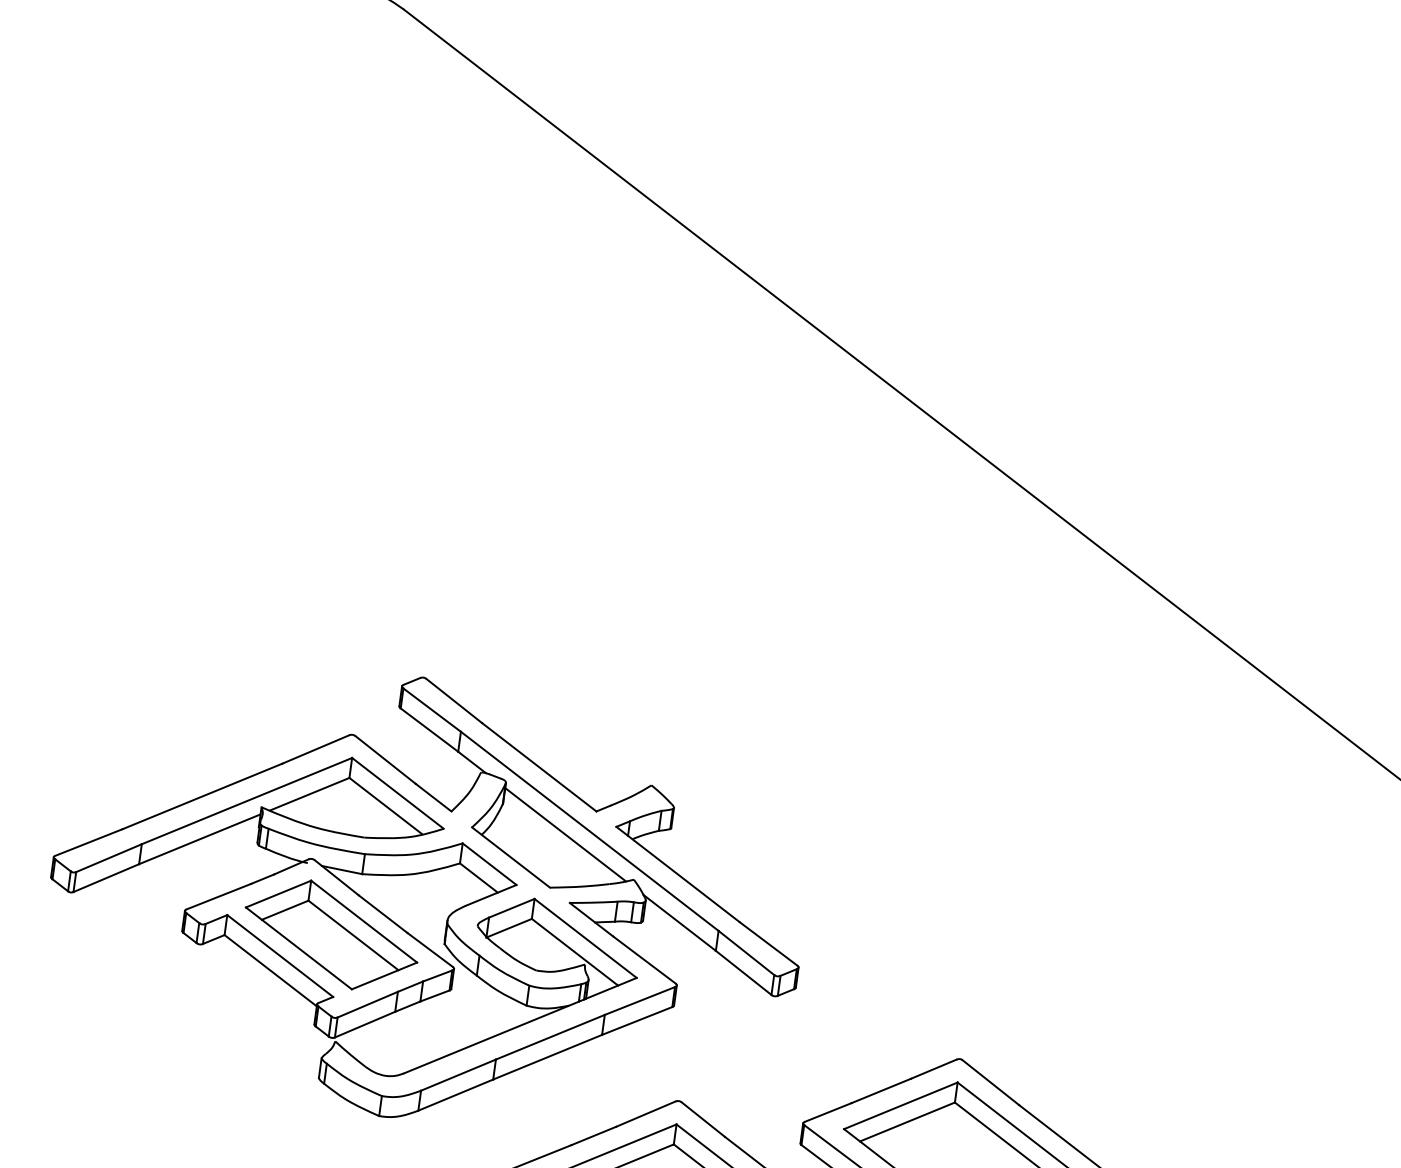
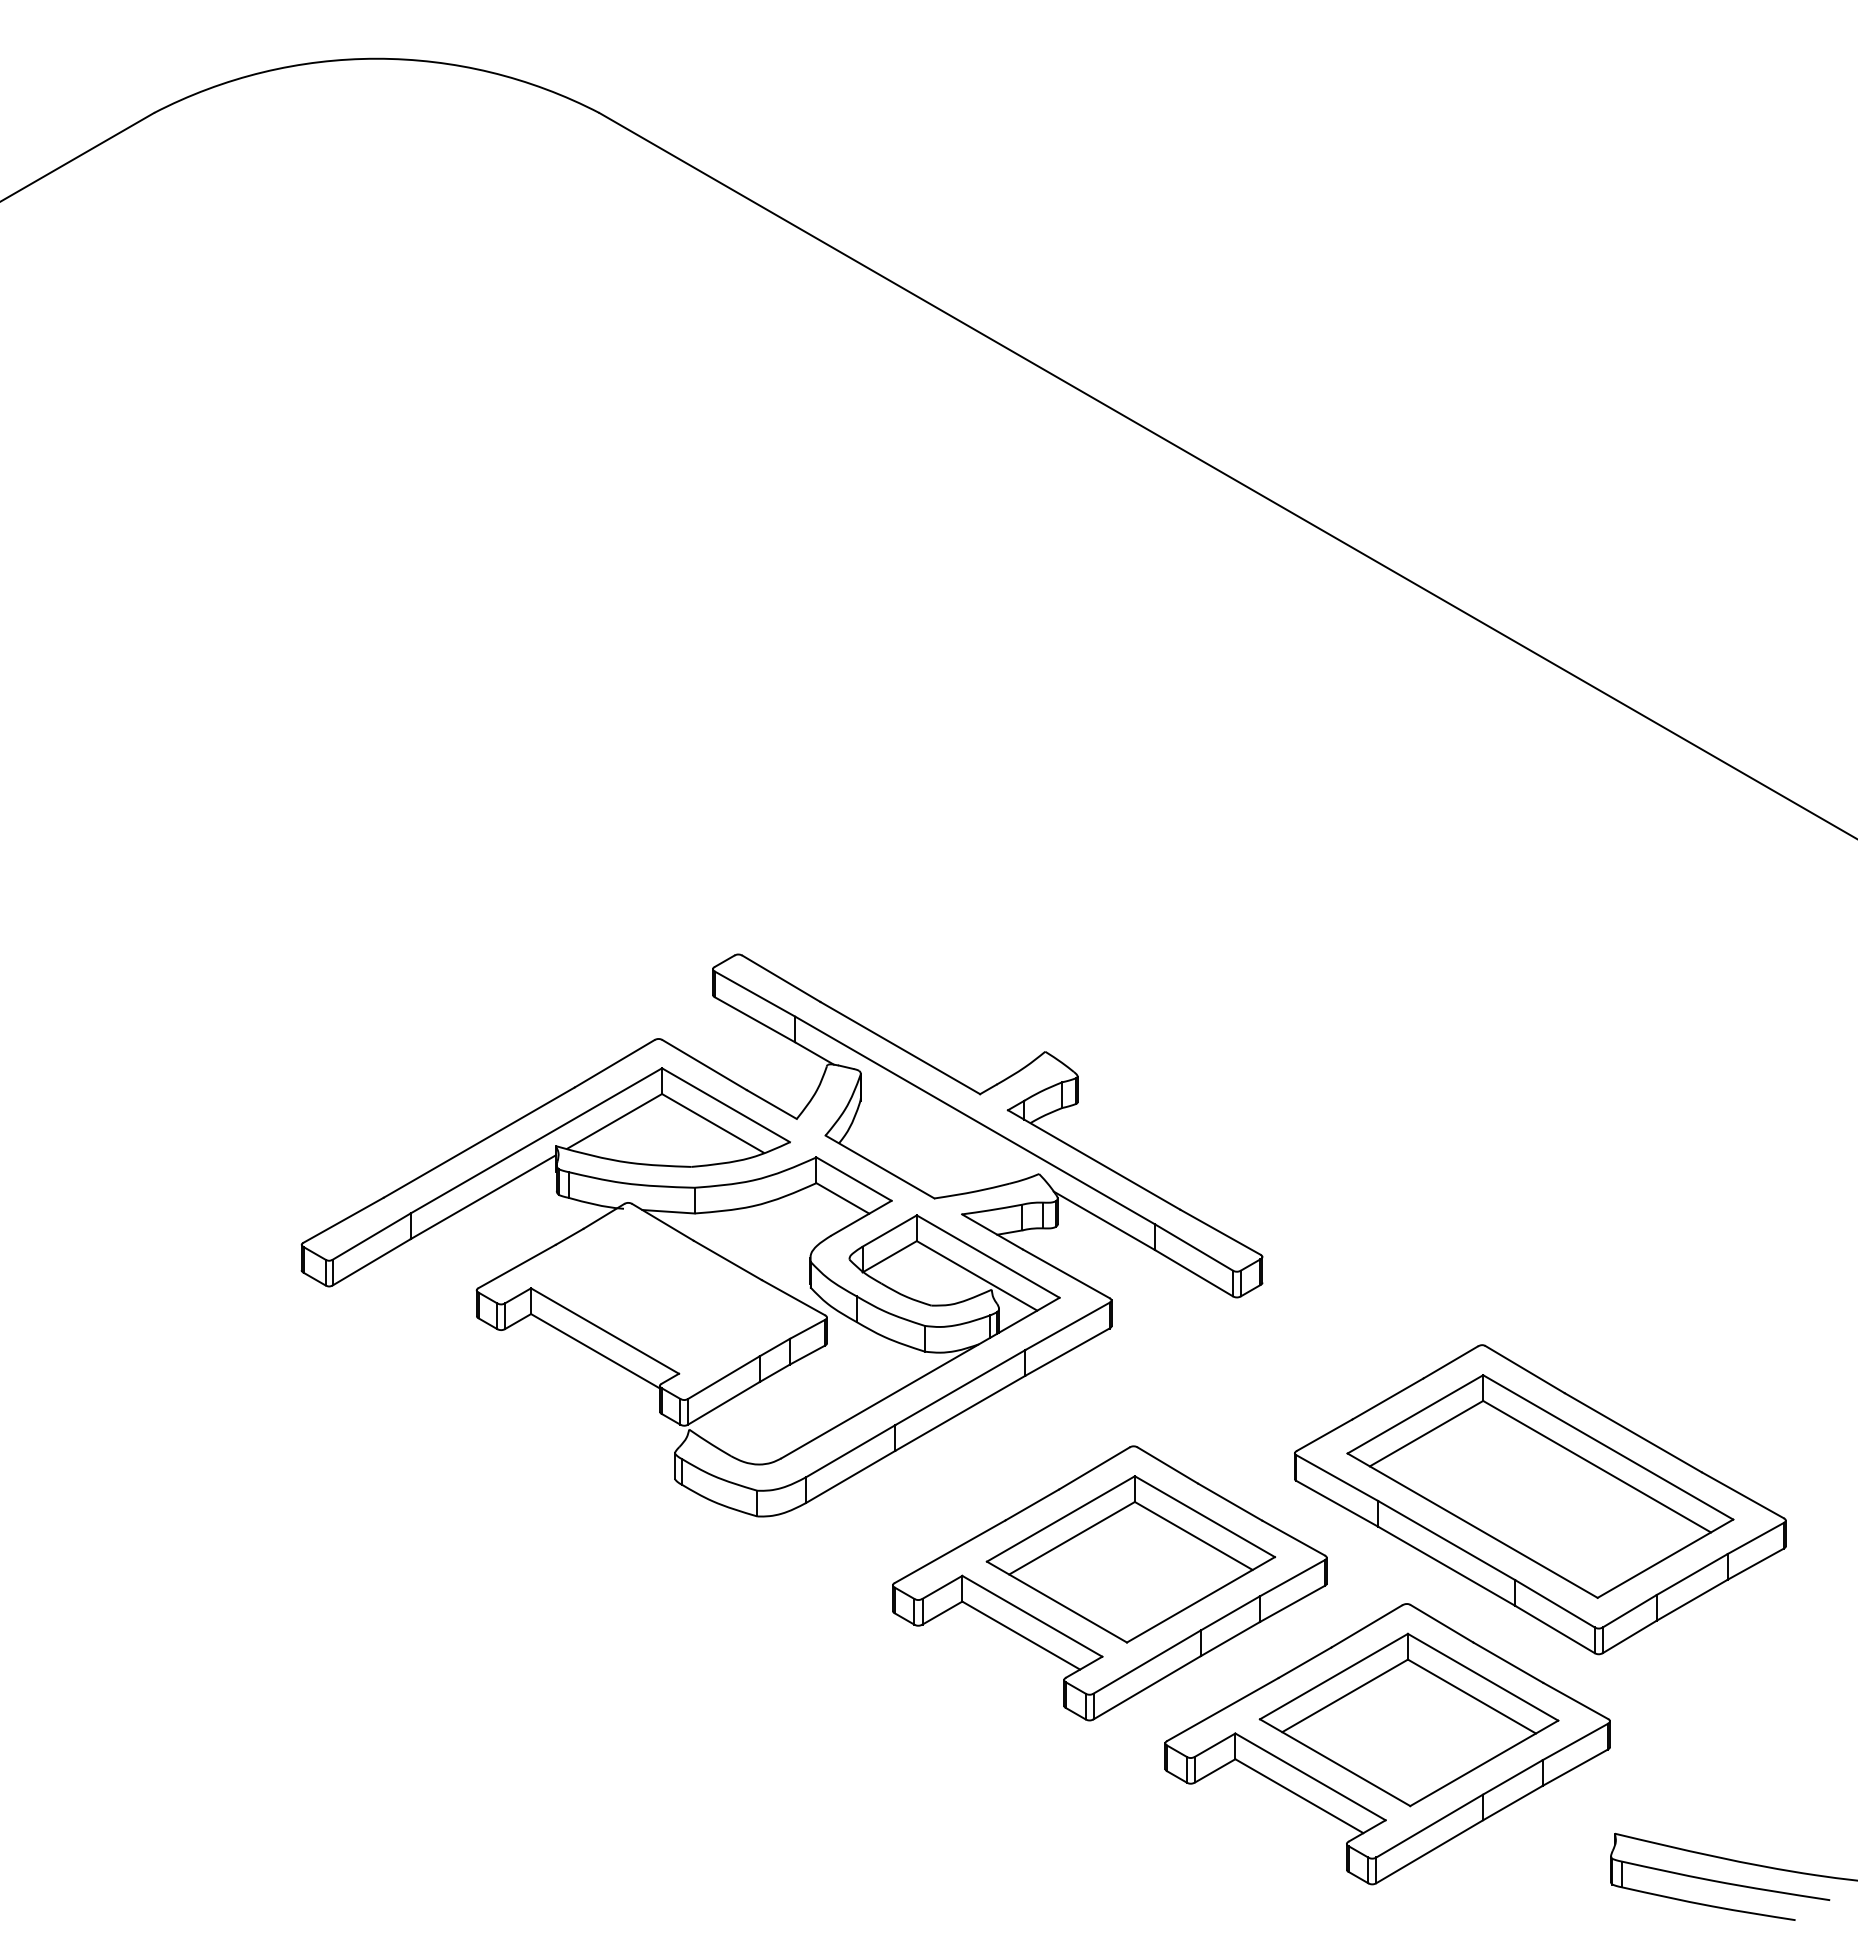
line: (565, 834) -> (944, 1128), removed
part: (331, 934) -> (666, 1295), removed

